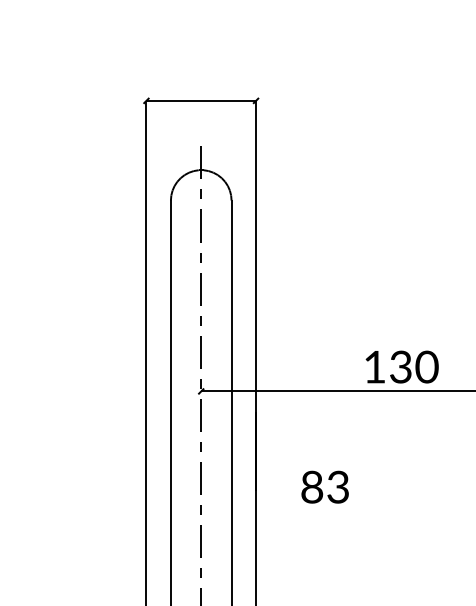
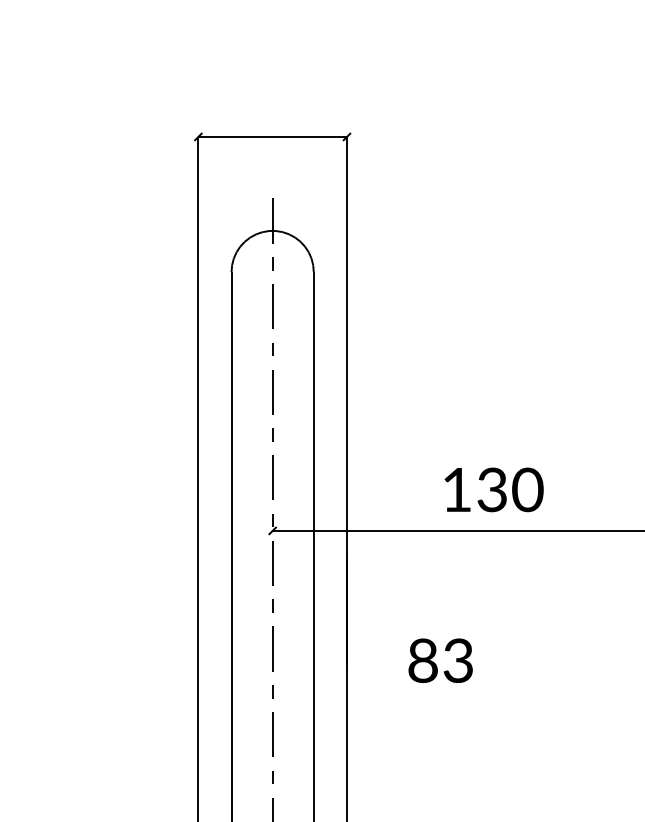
text: (401, 366) -> (493, 489), moved

